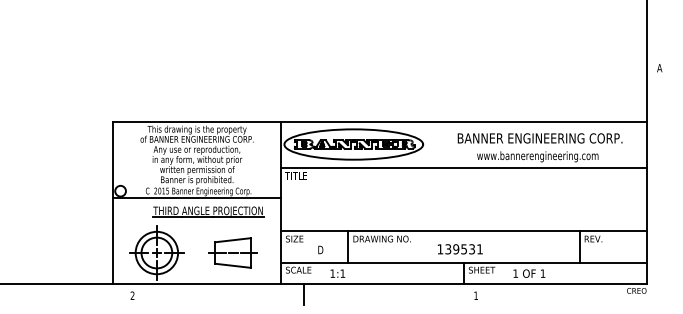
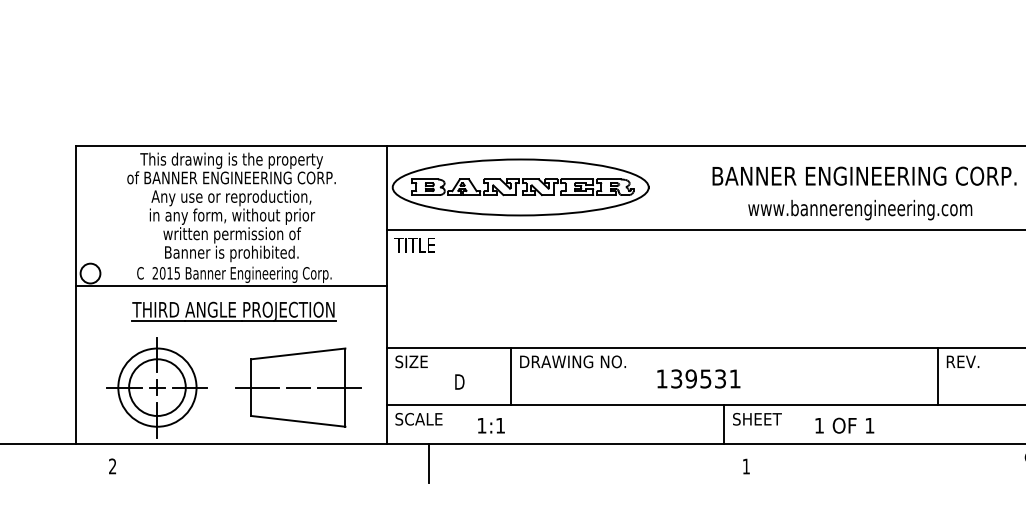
part: (208, 211) -> (234, 311), moved
text: (459, 249) -> (697, 379), moved
part: (232, 252) -> (296, 386), size x1.43

